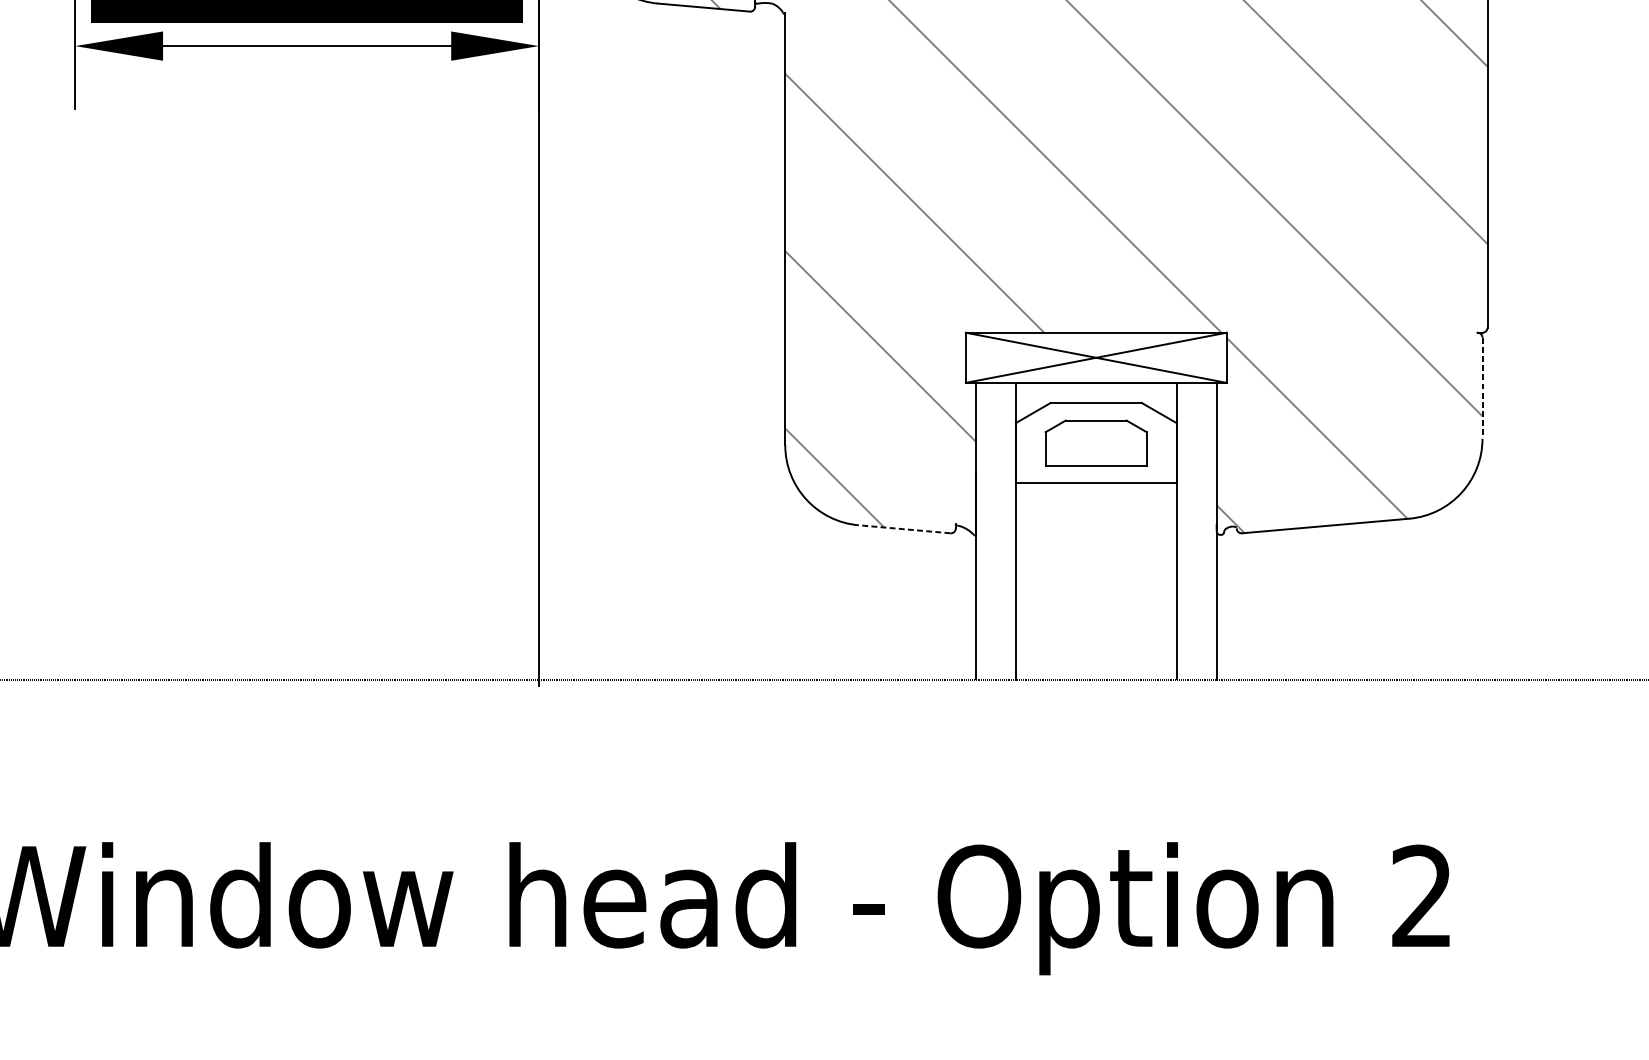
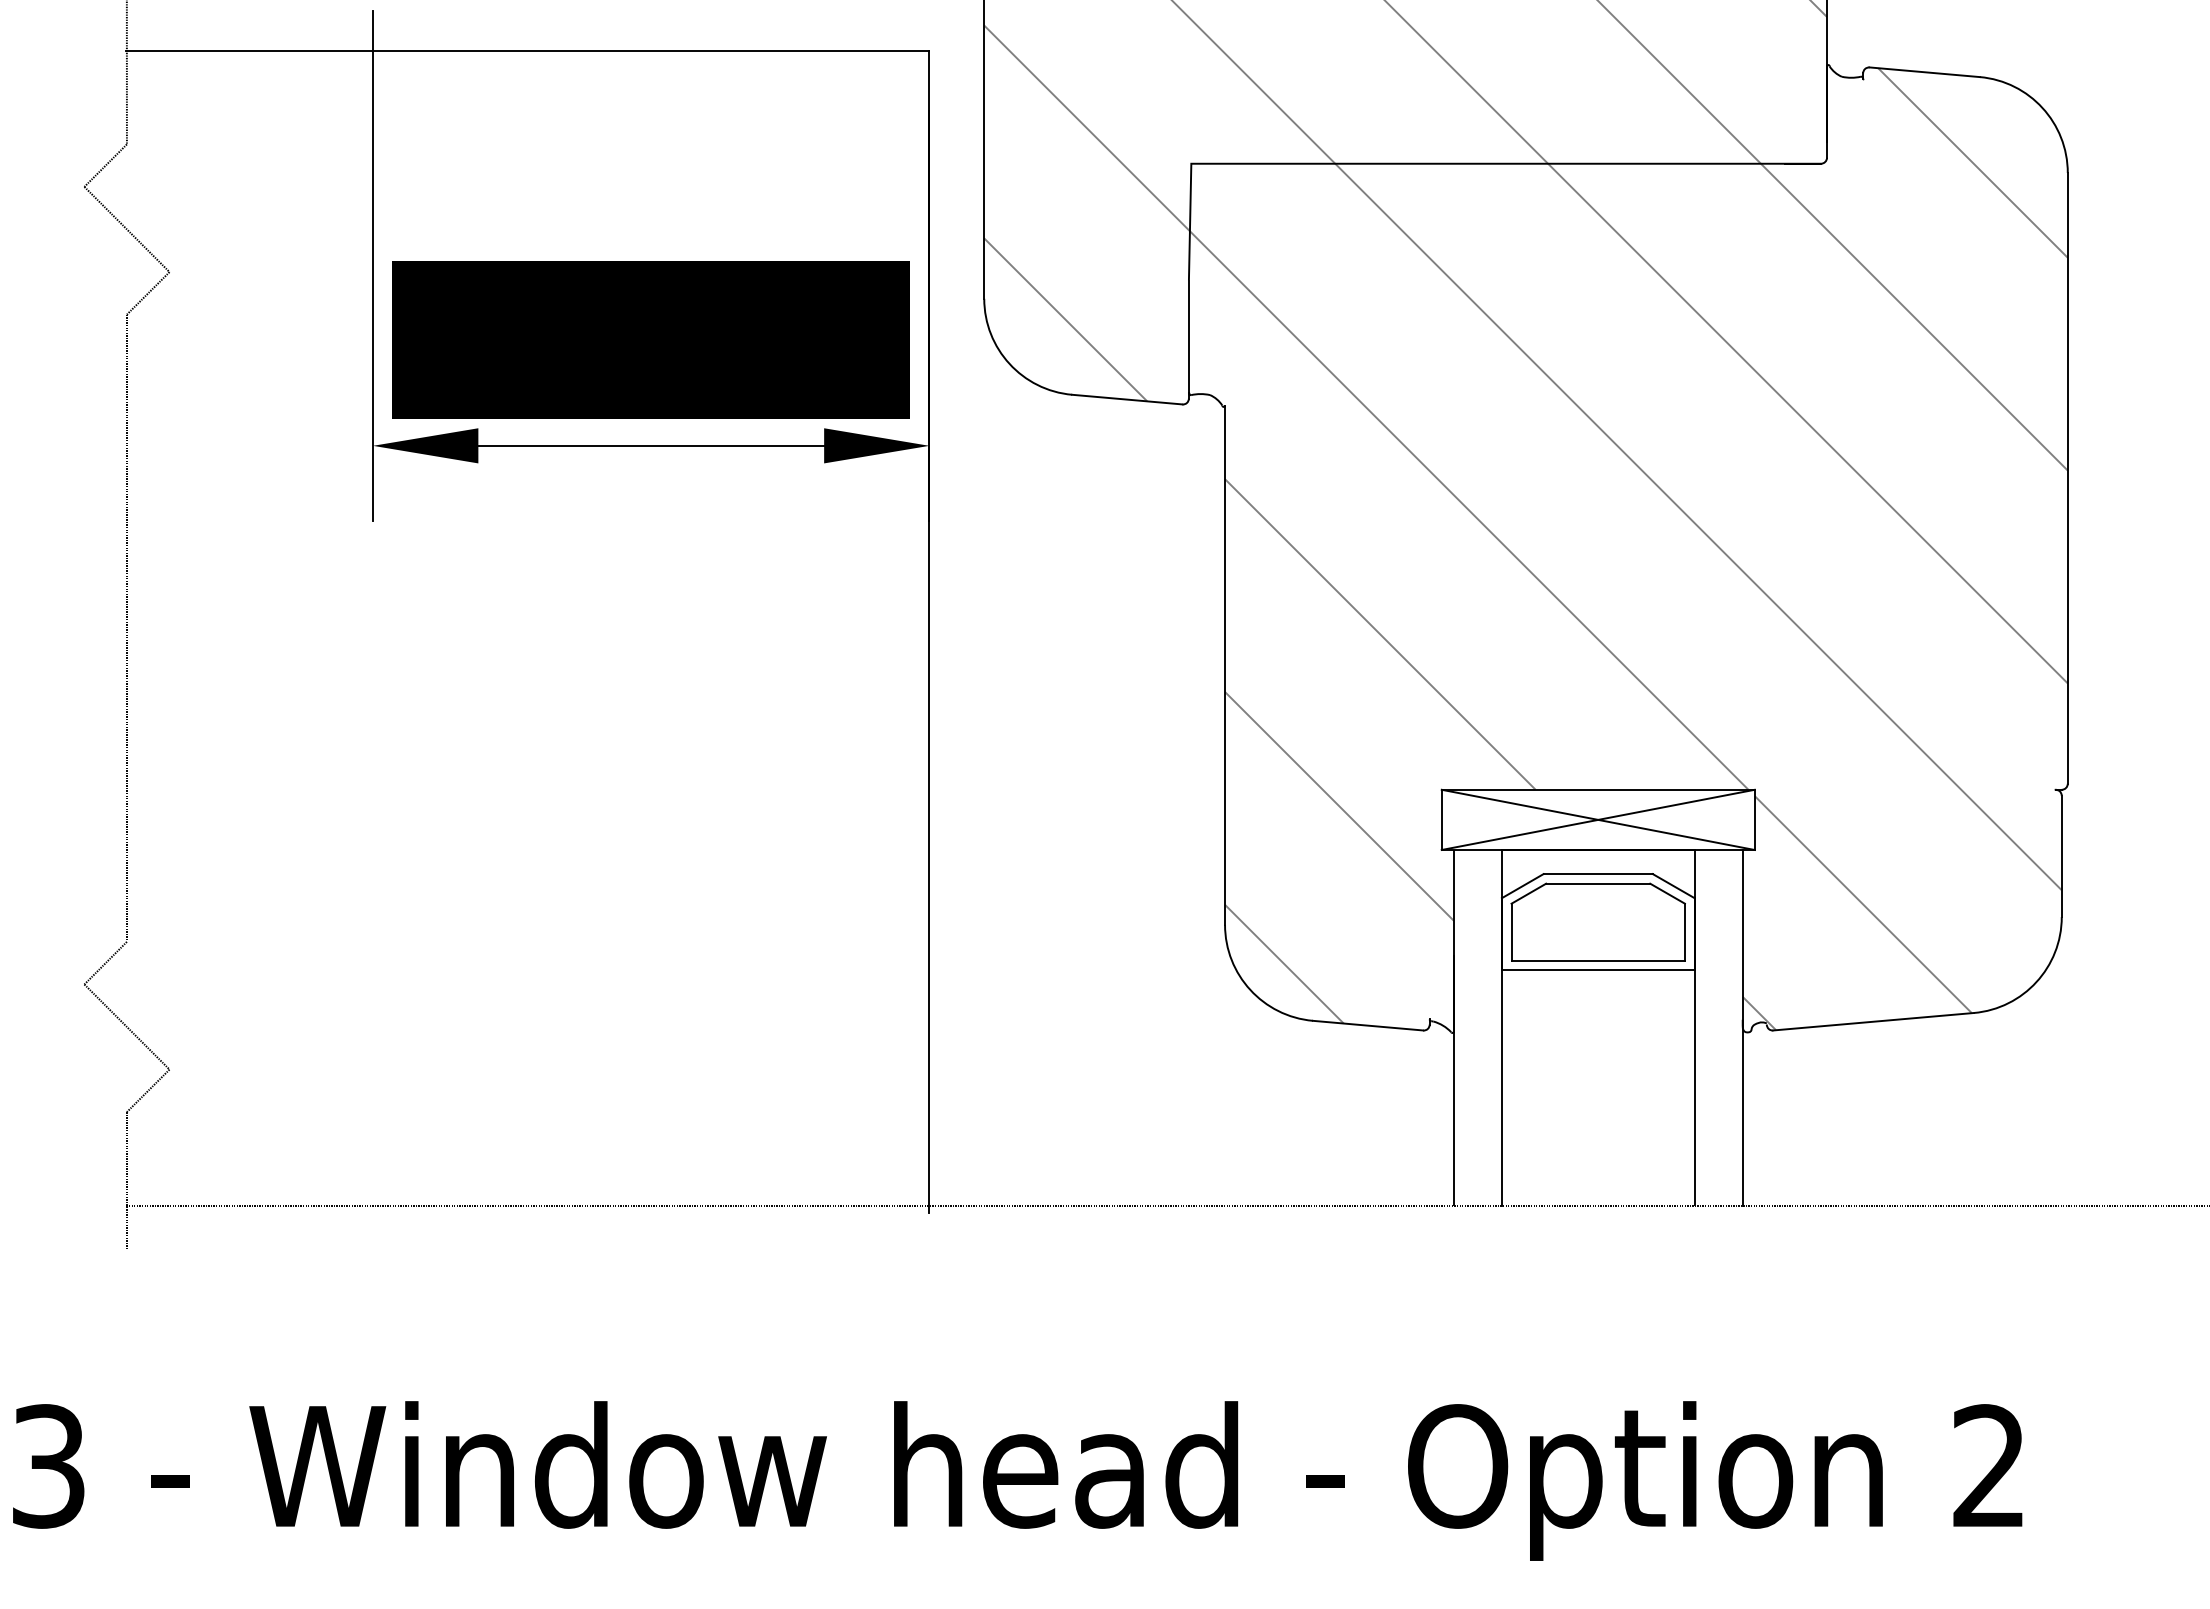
line: (1482, 388) -> (2061, 856), dashed -> solid
part: (1095, 442) -> (1597, 921), size x1.43
line: (903, 529) -> (1367, 1025), dashed -> solid

